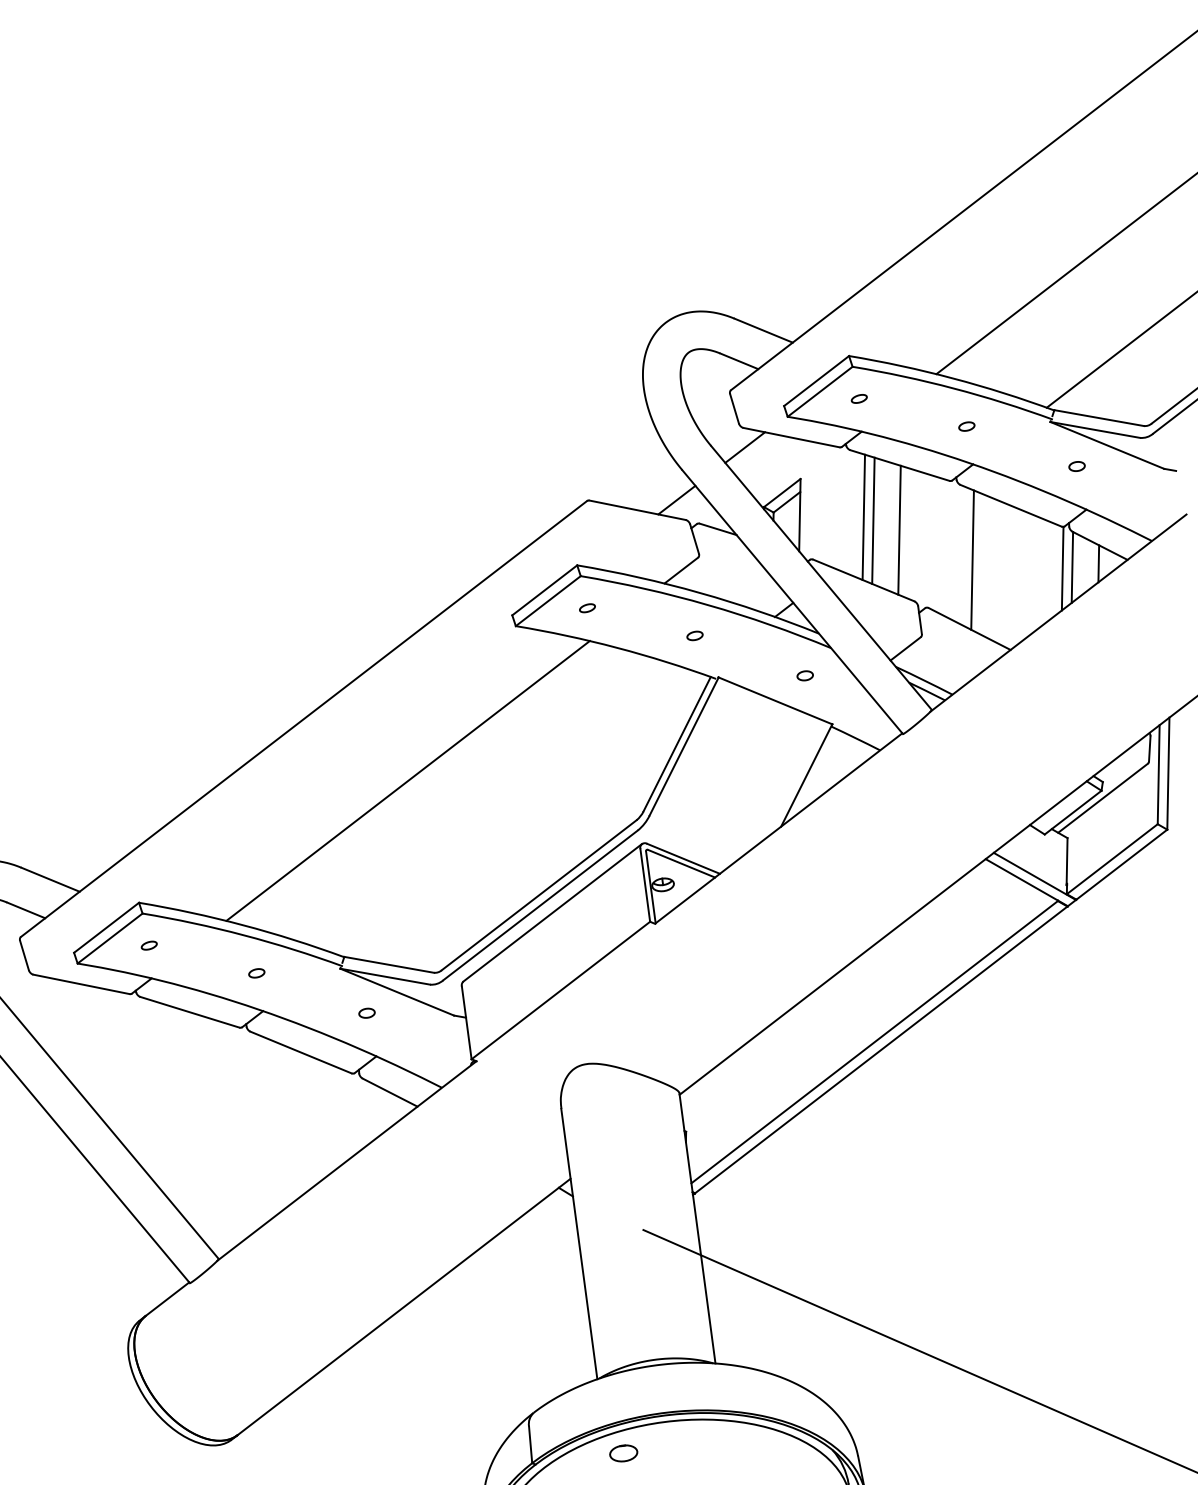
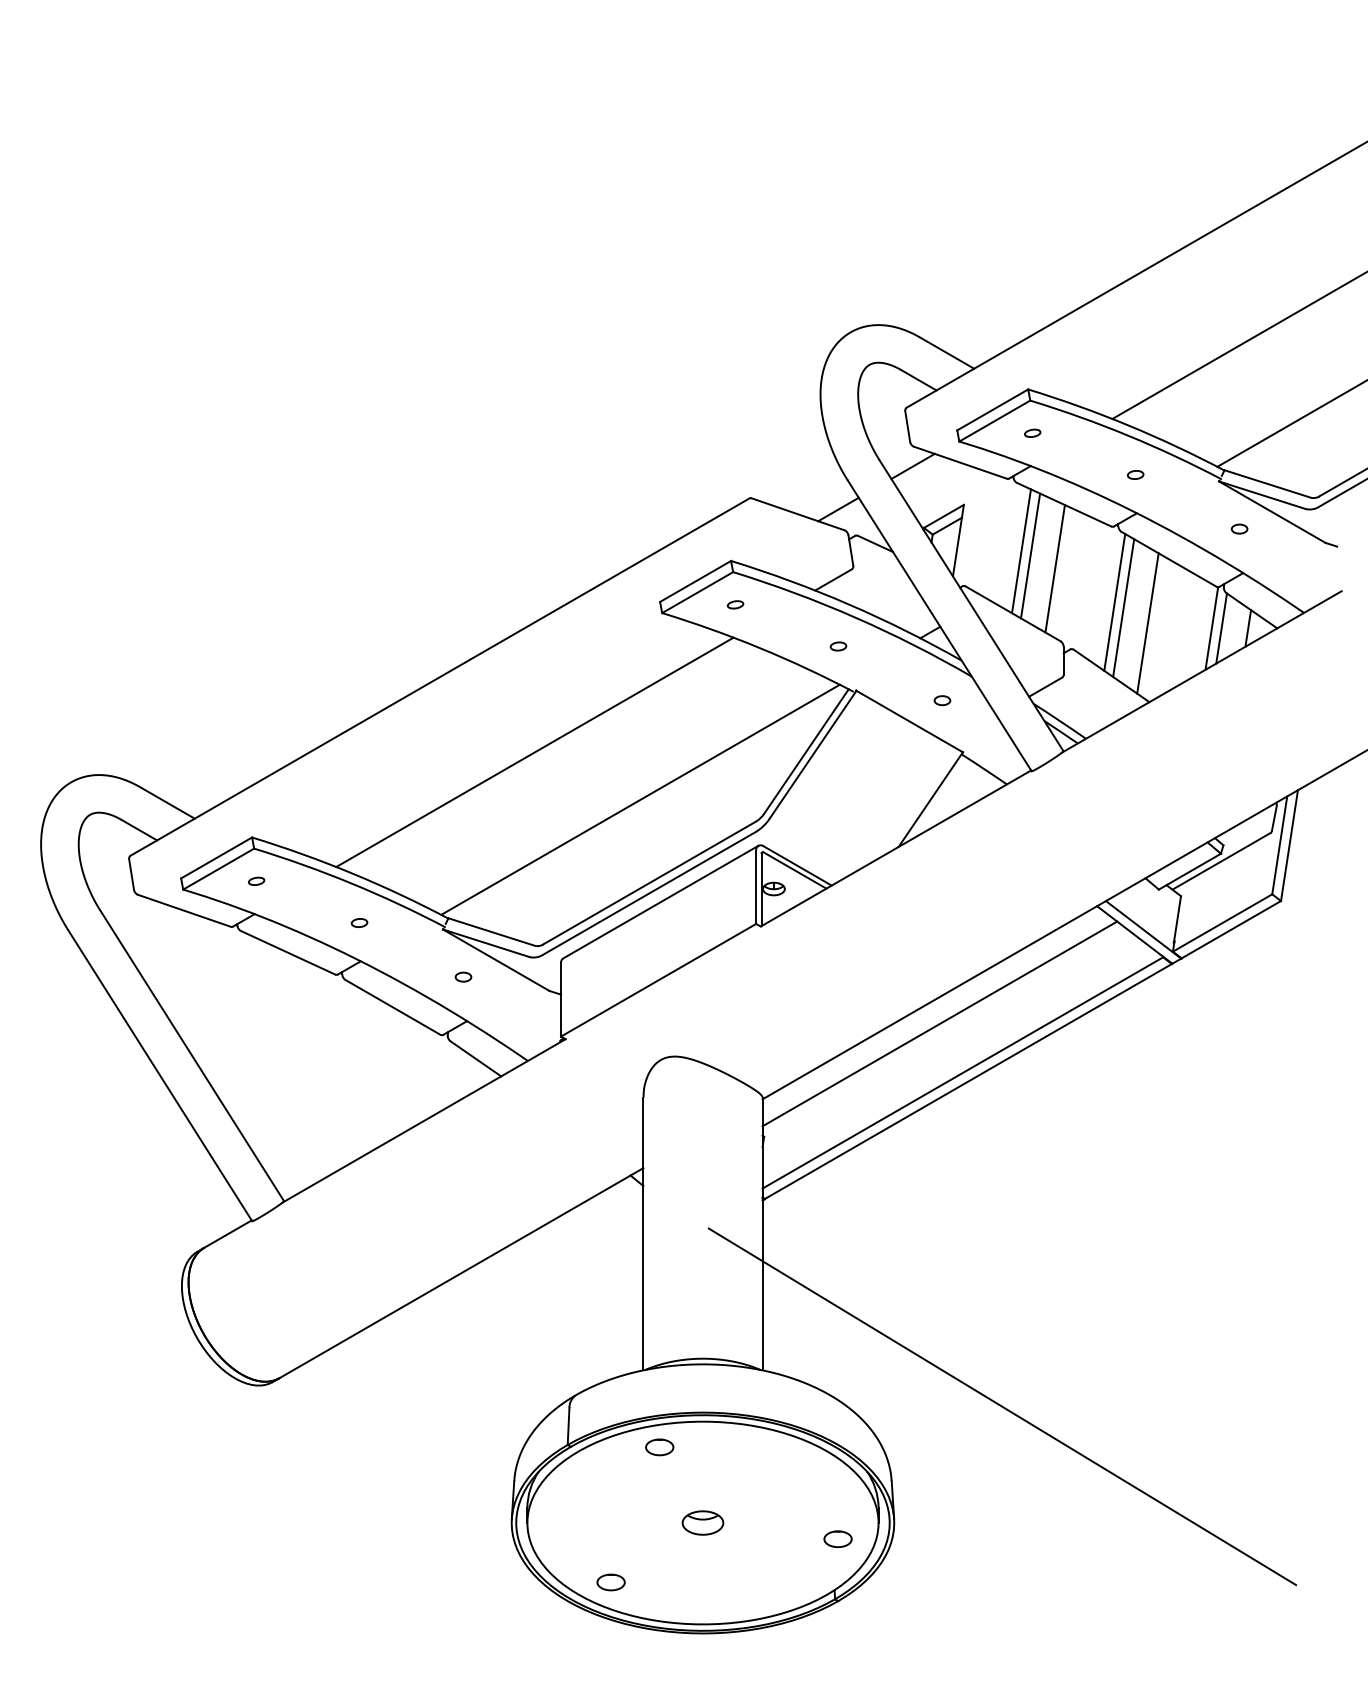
line: (962, 555) -> (1114, 602), added
line: (998, 572) -> (1147, 623), added
line: (518, 813) -> (640, 799), added
line: (844, 996) -> (939, 1023), added

